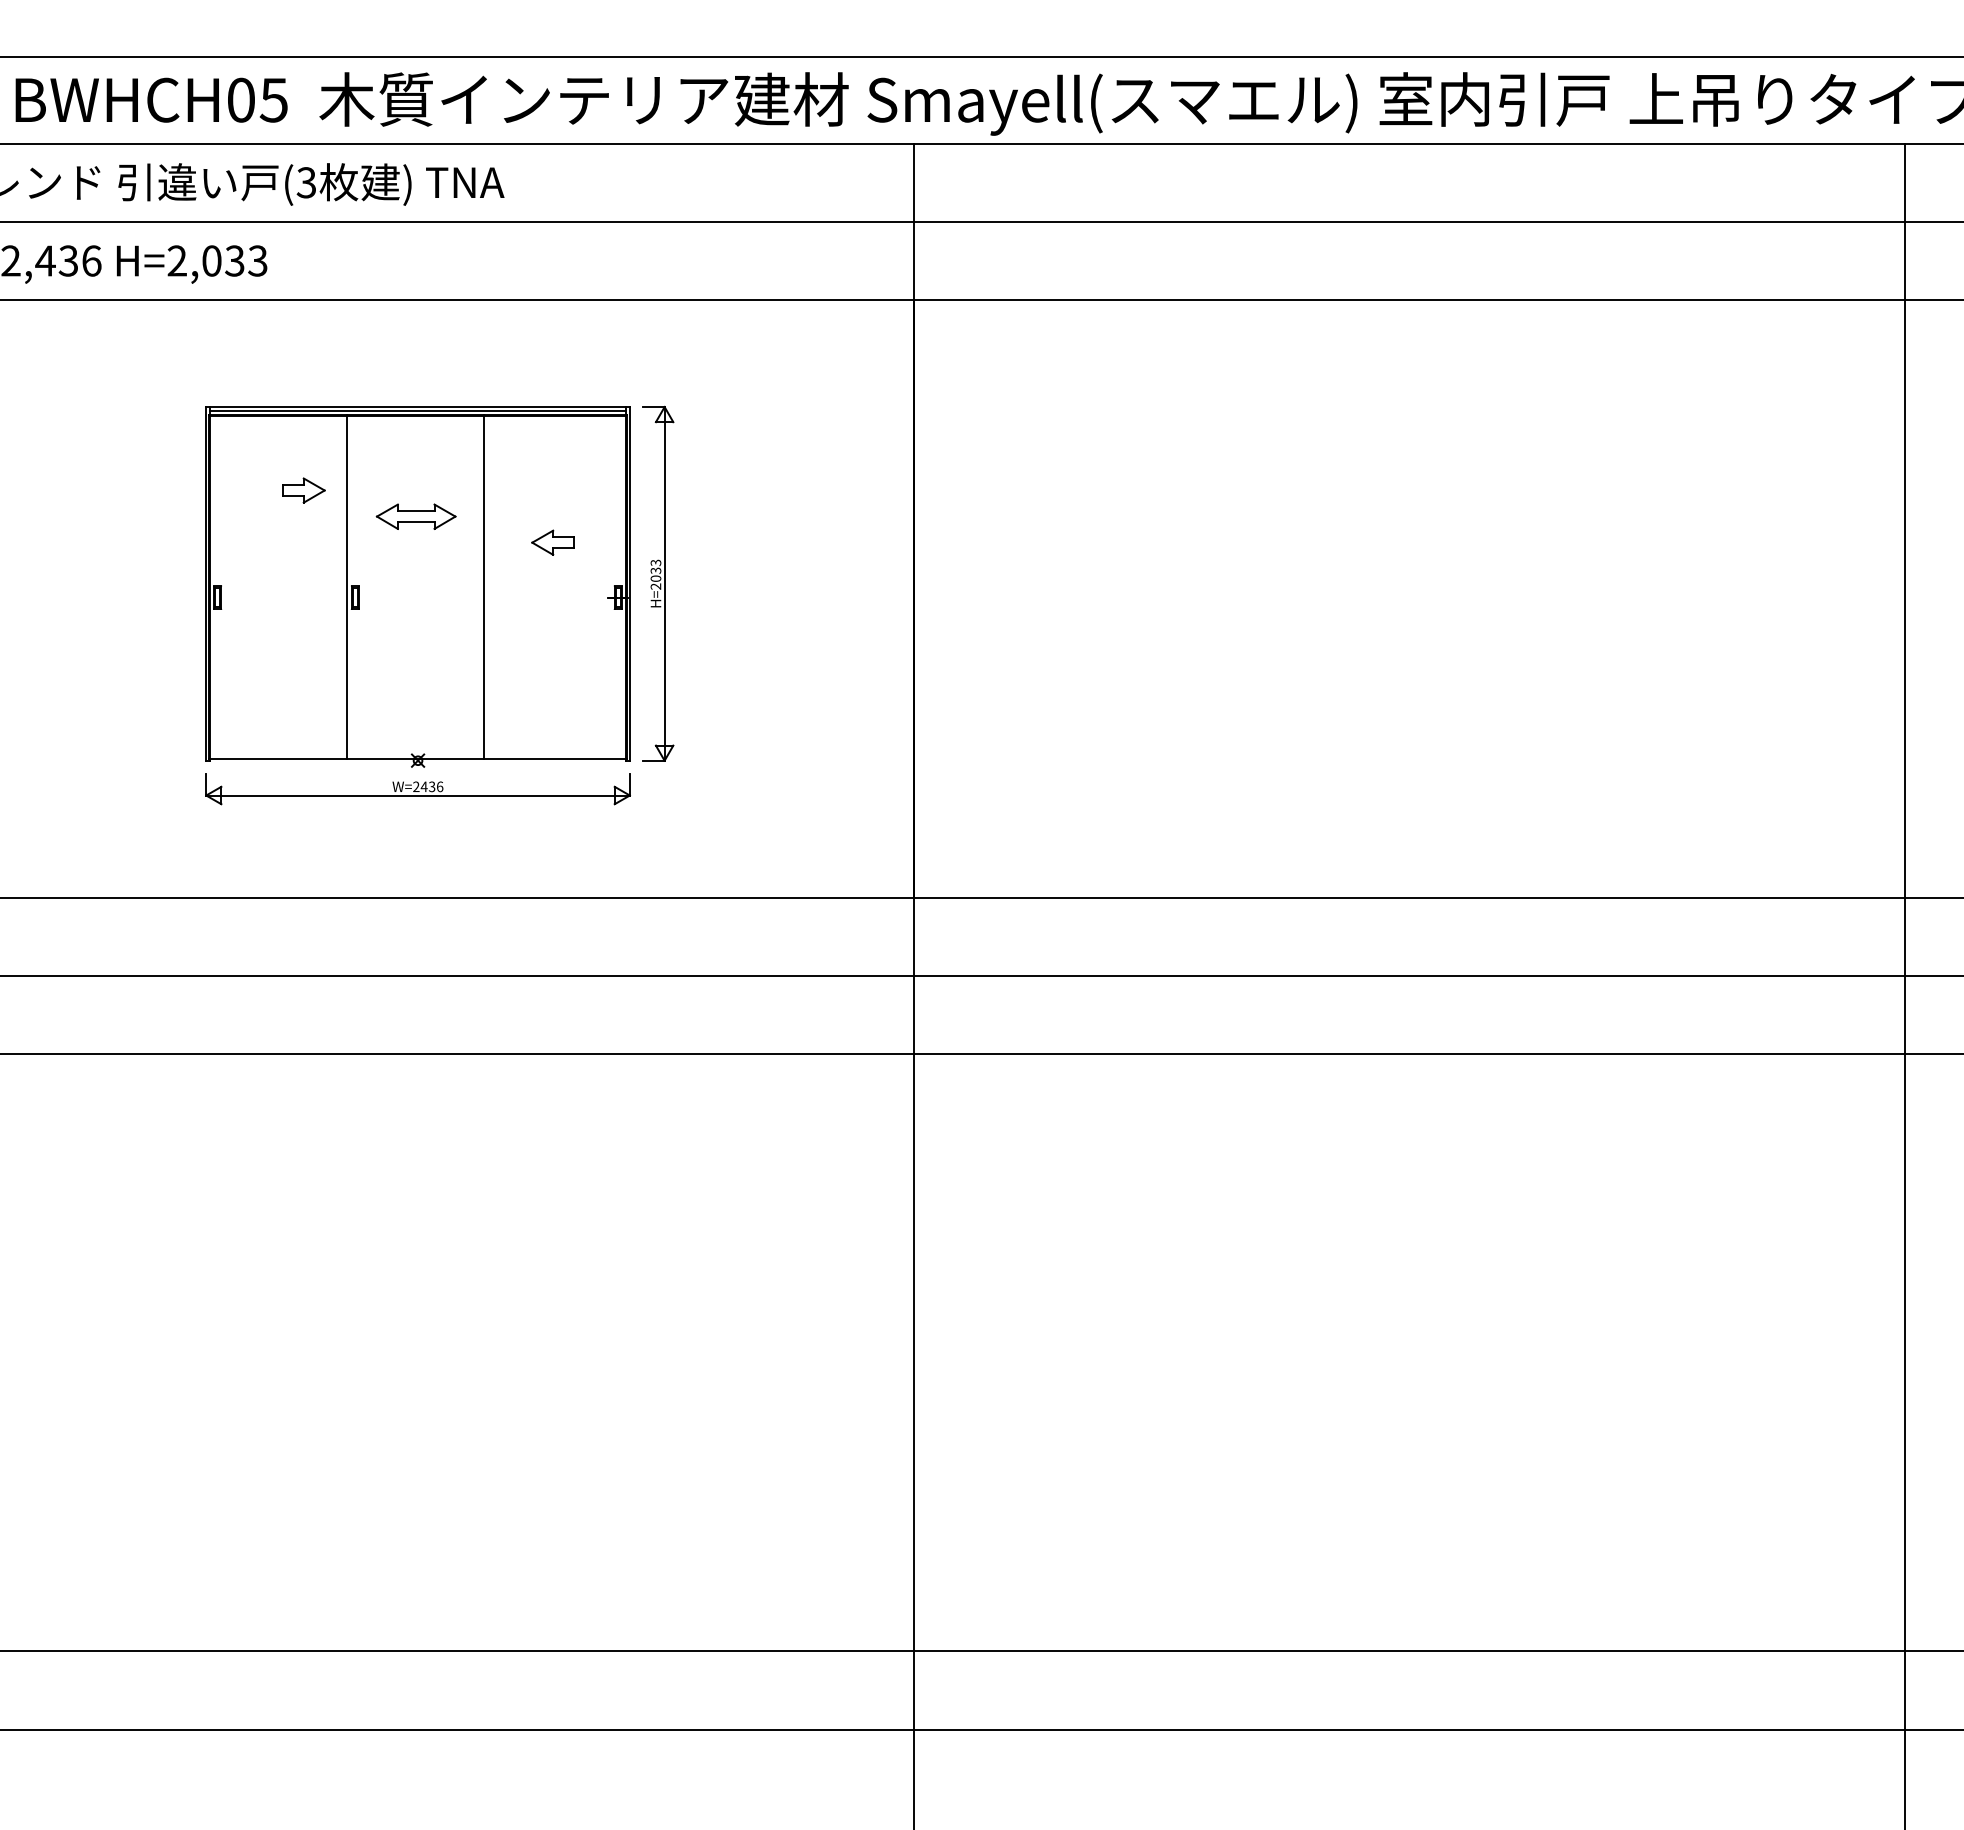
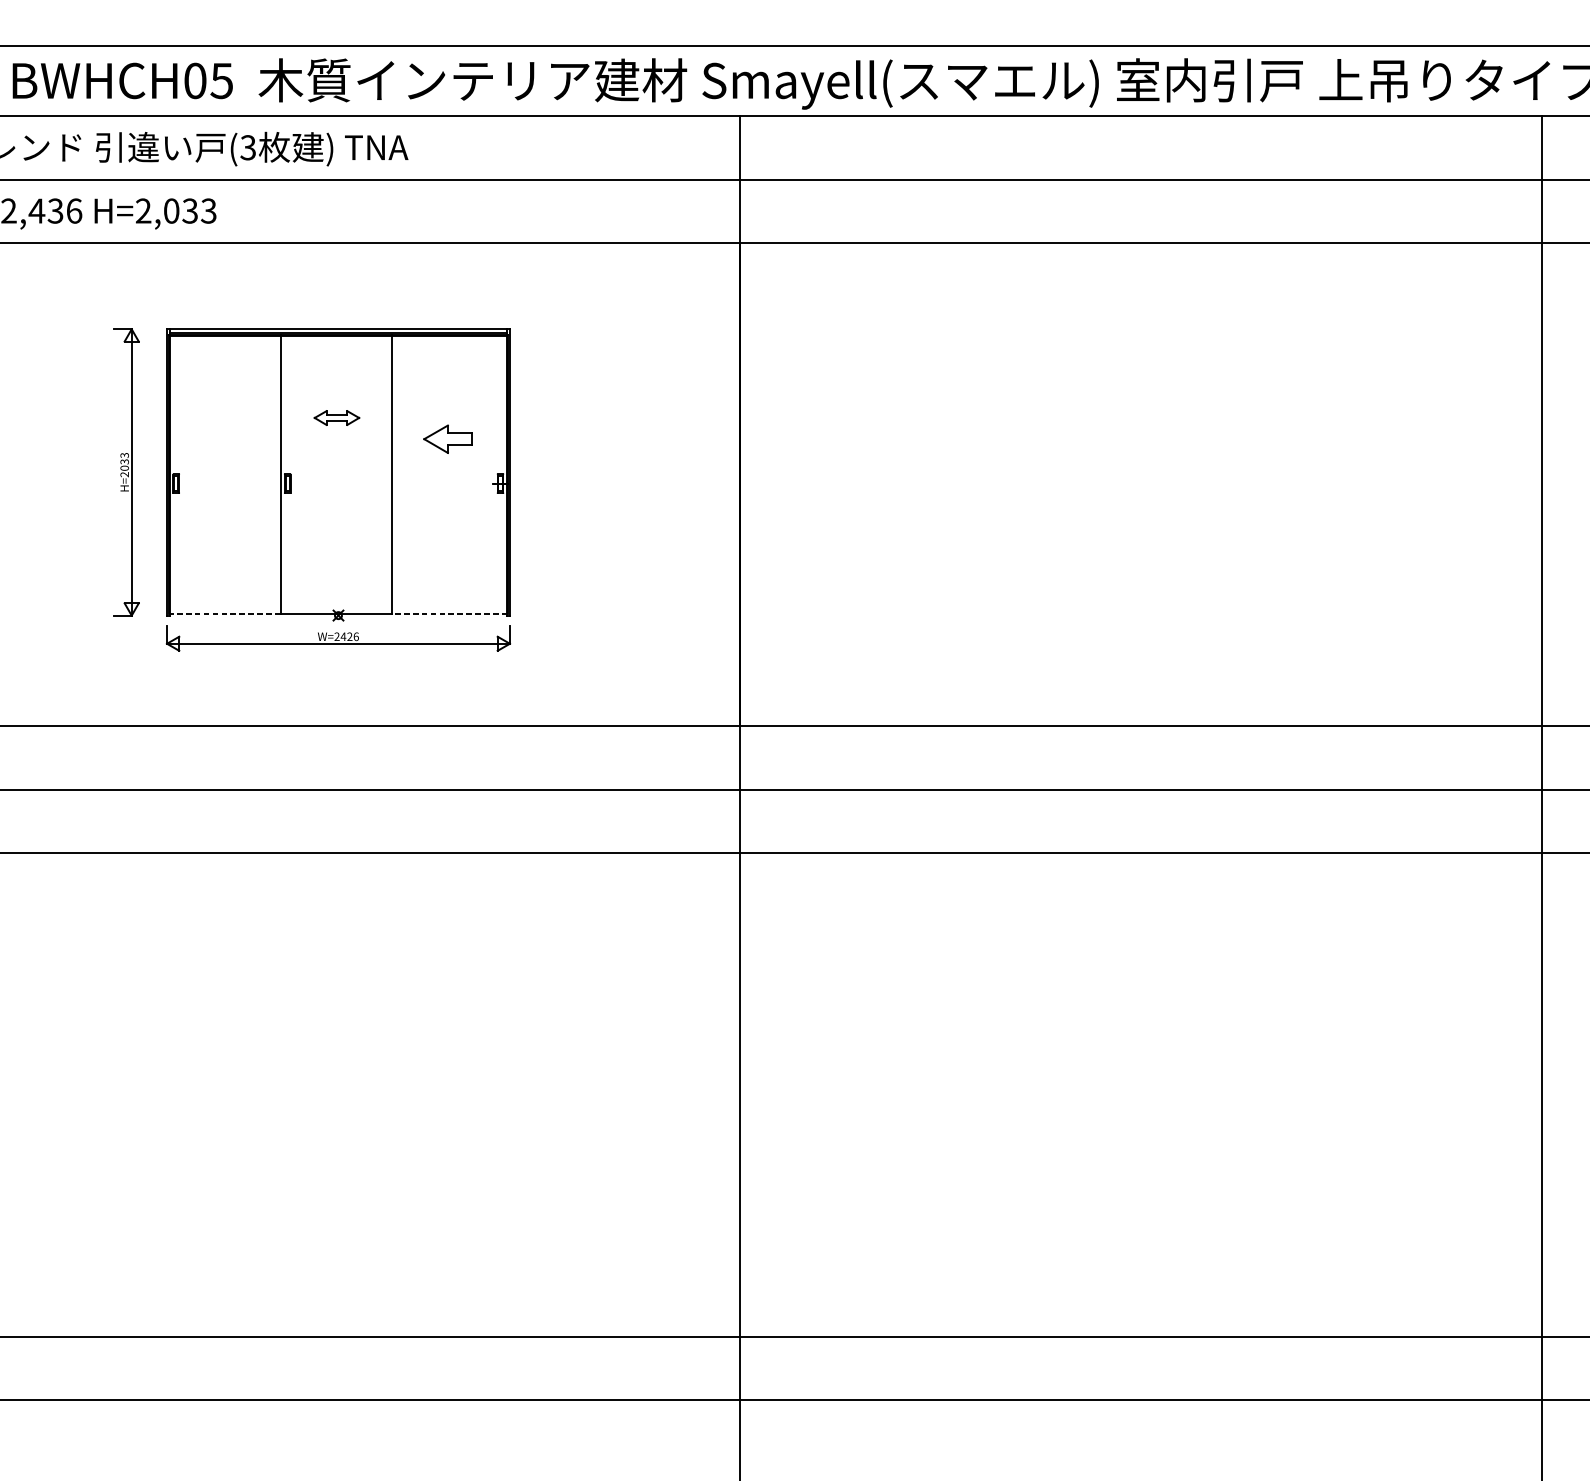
part: (303, 490) -> (245, 396), removed
part: (415, 516) -> (336, 417), size x0.7
part: (552, 542) -> (447, 438), size x1.4
part: (658, 583) -> (126, 472), moved
line: (277, 759) -> (224, 614), solid -> dashed
line: (555, 759) -> (449, 614), solid -> dashed
text: (431, 787) -> (349, 637), W=2436 -> W=2426

